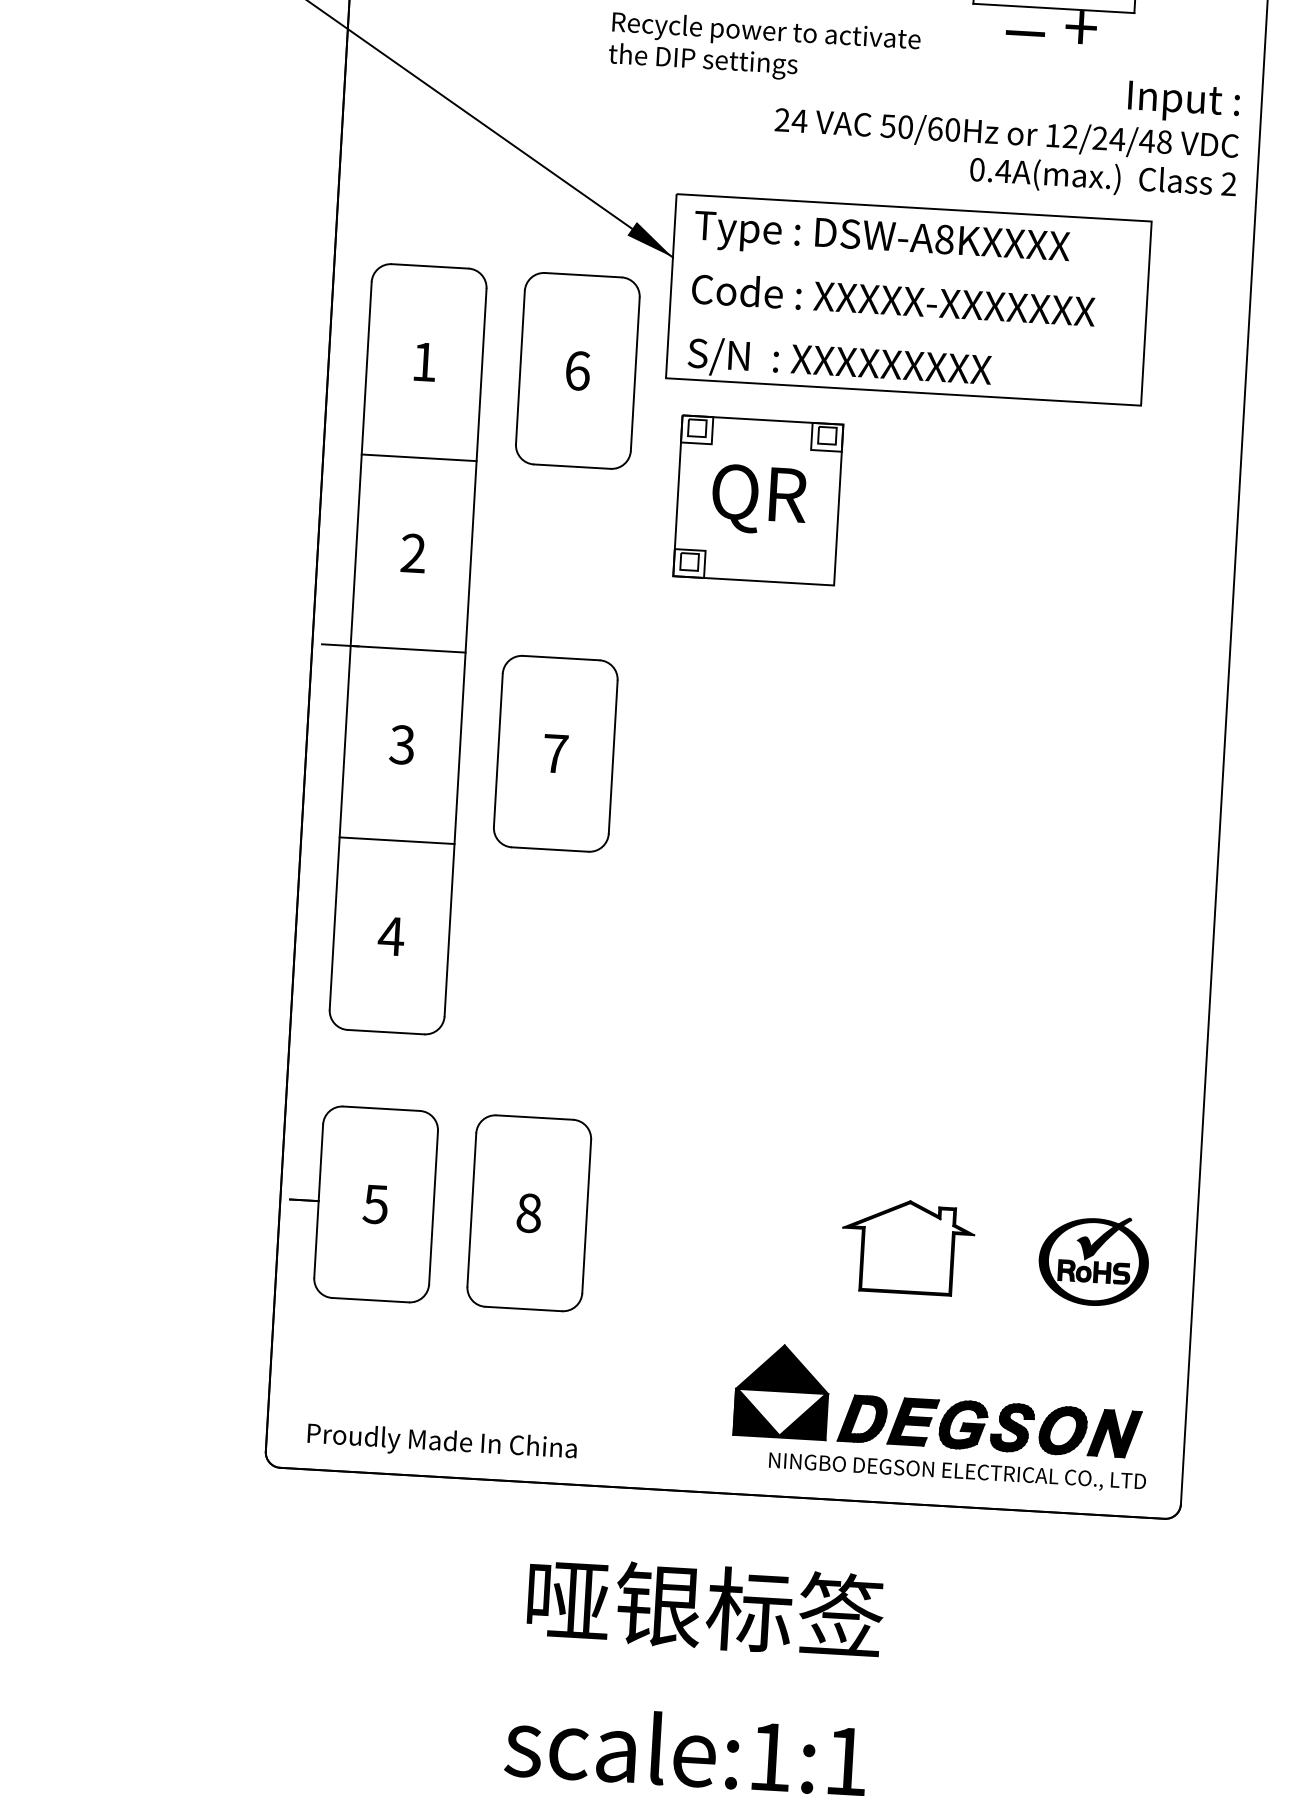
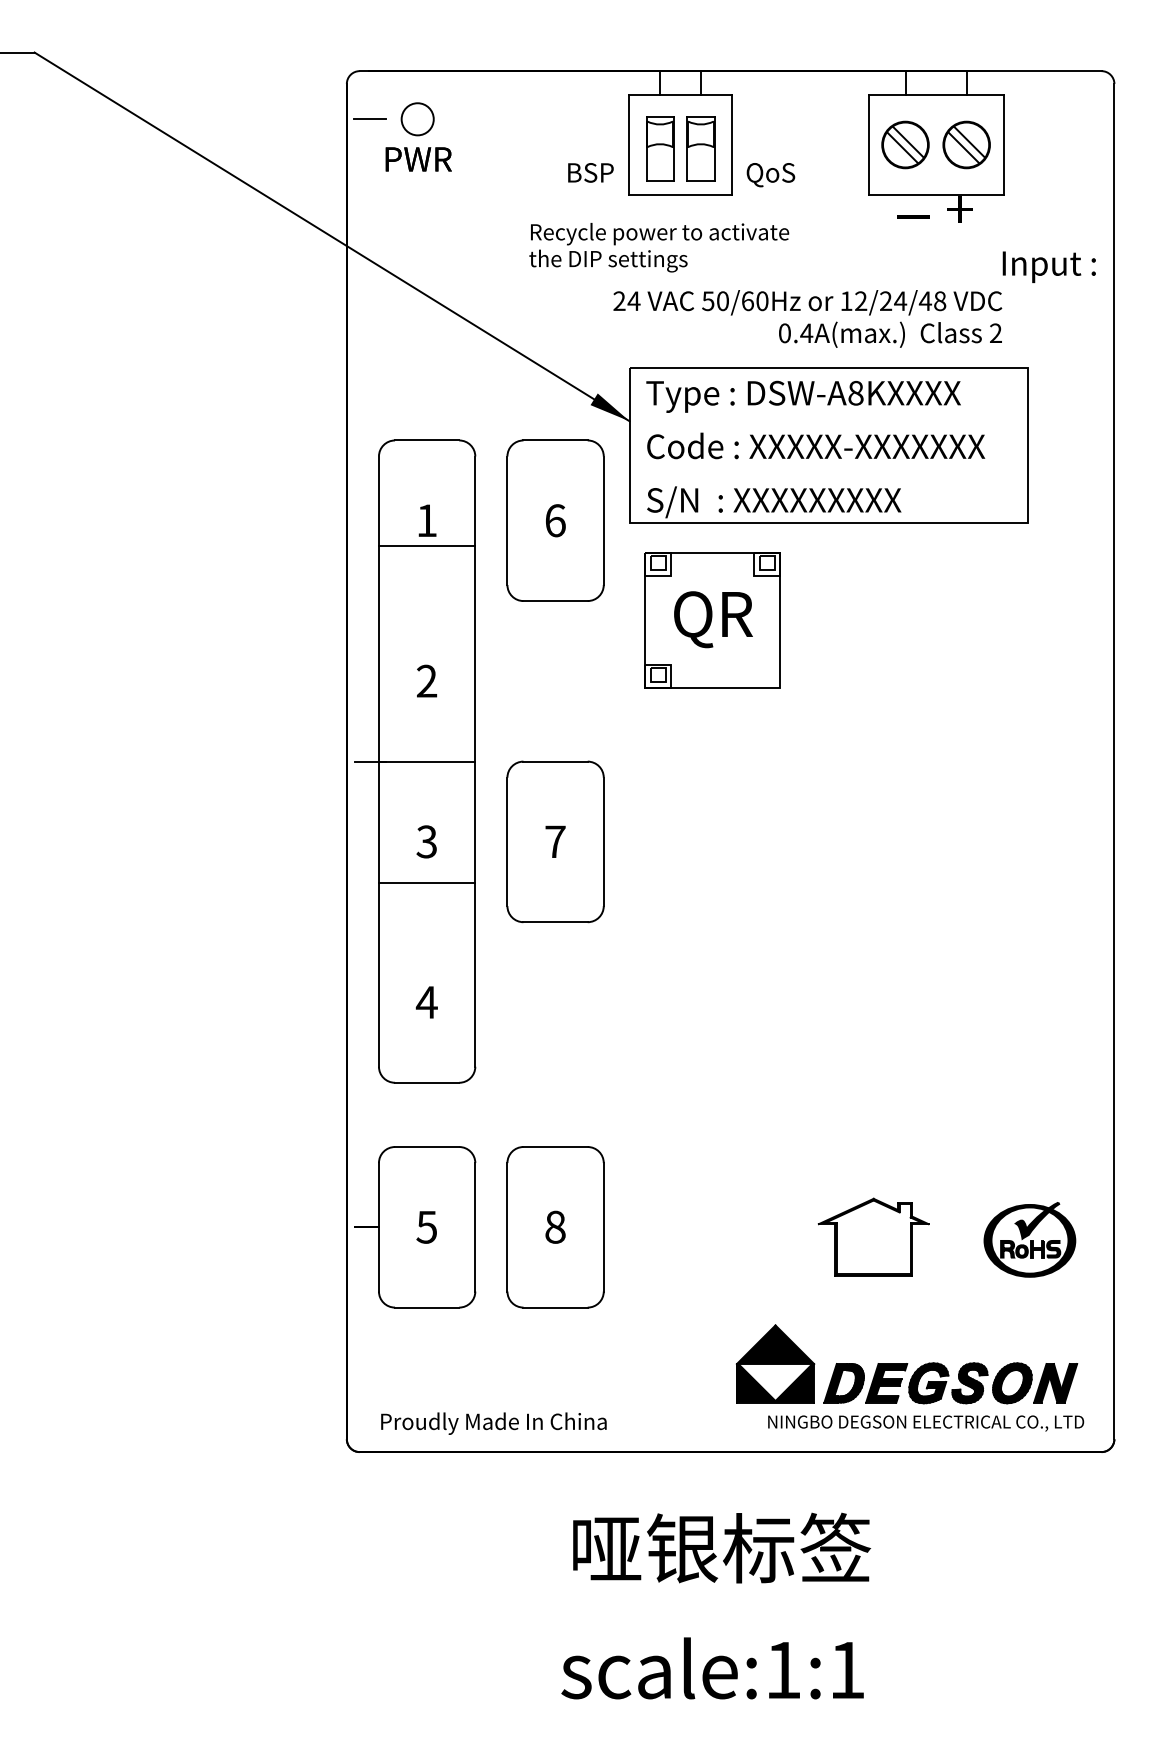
text: (764, 48) -> (659, 247), moved
text: (1005, 153) -> (807, 318), moved
line: (418, 458) -> (426, 546), moved
line: (396, 841) -> (426, 883), moved

